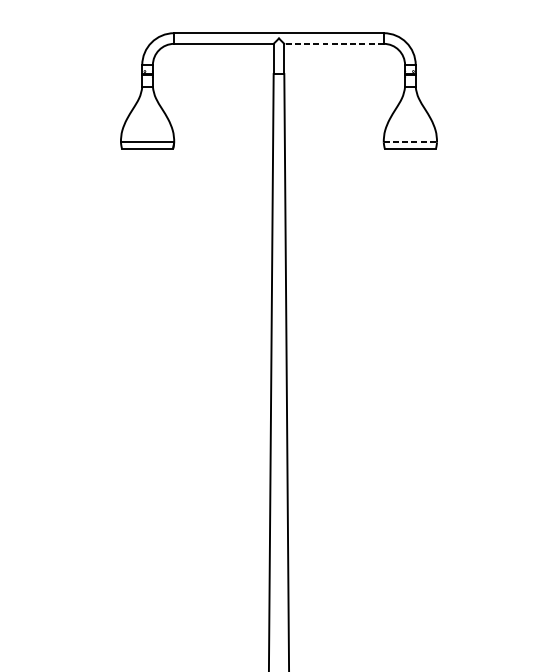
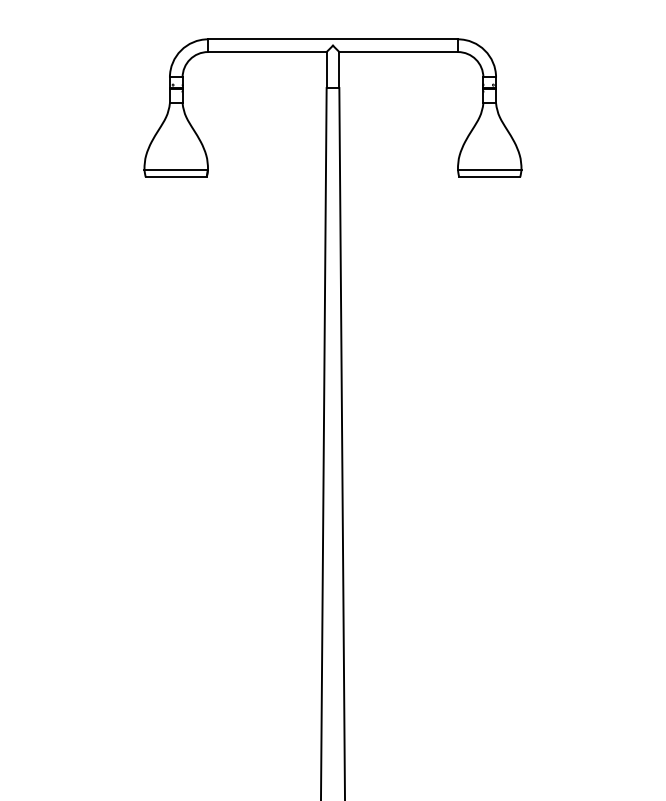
line: (333, 44) -> (398, 52), dashed -> solid
line: (410, 142) -> (489, 169), dashed -> solid

